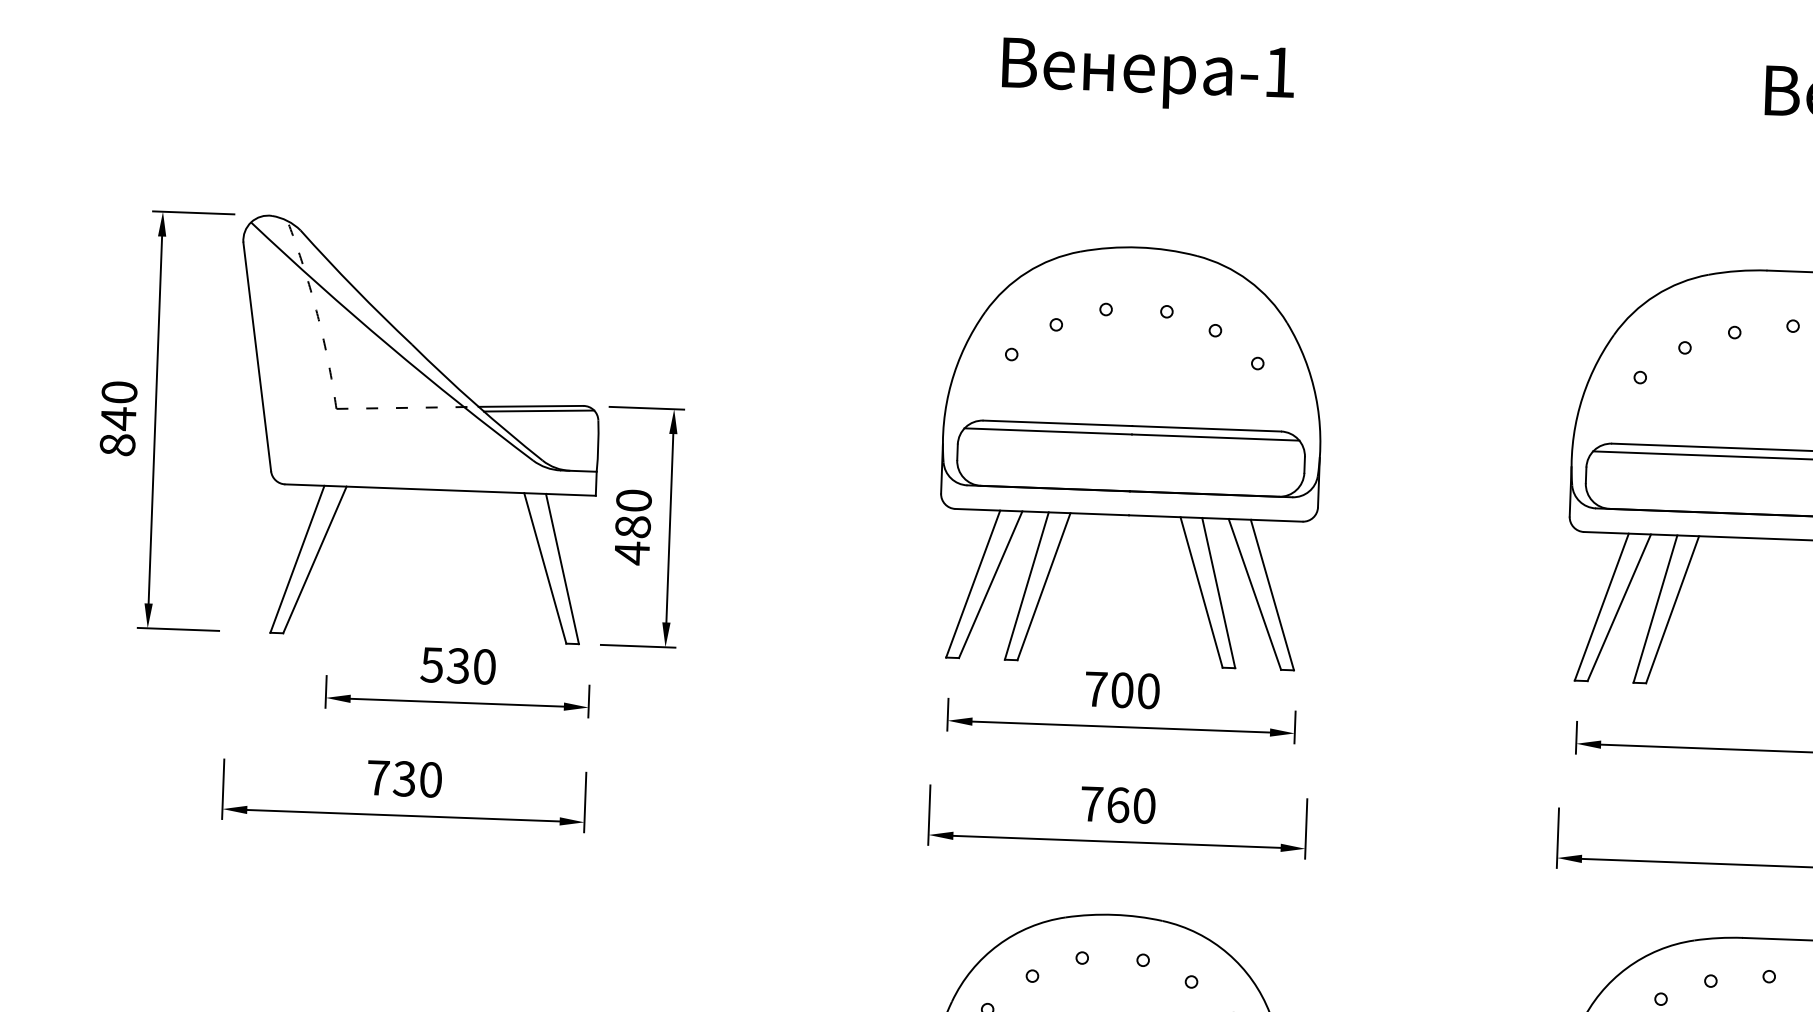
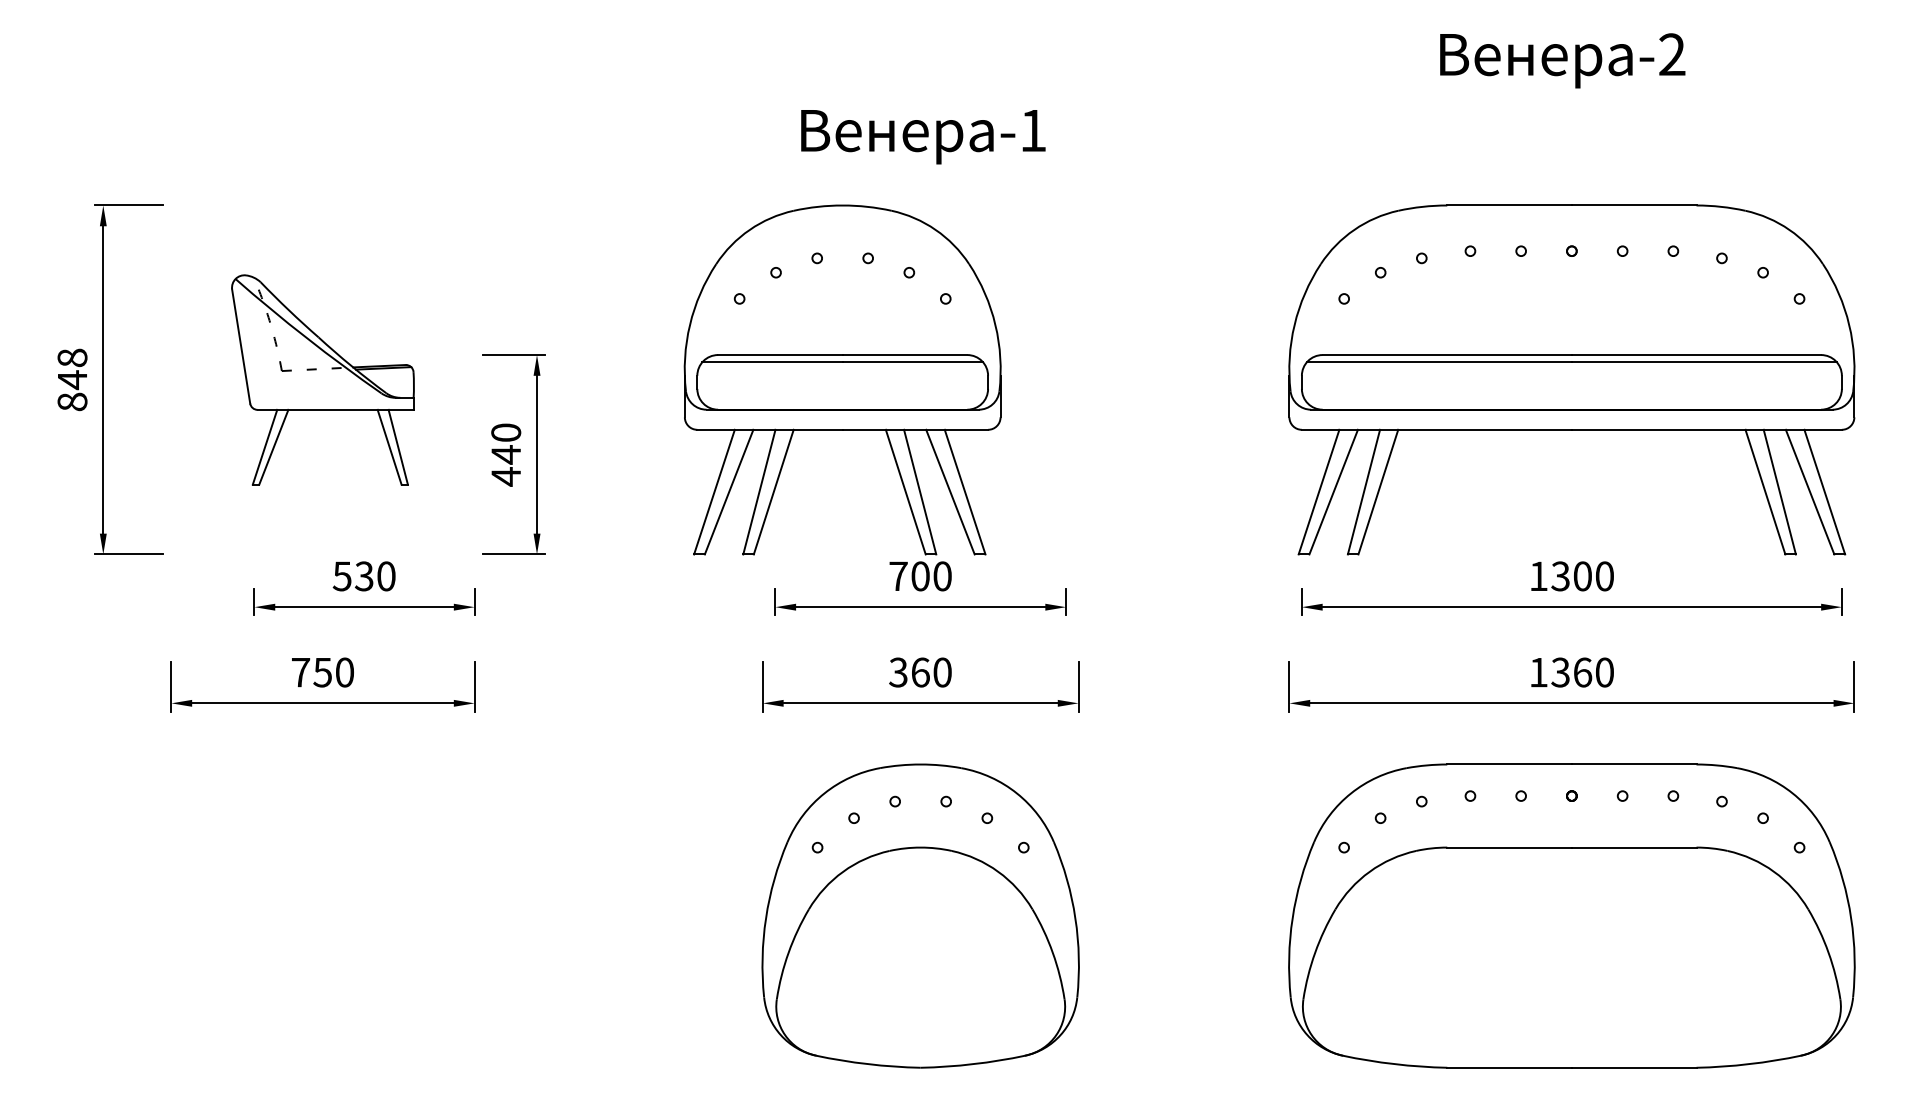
text: (1148, 75) -> (923, 137), moved
text: (119, 391) -> (72, 357), 840 -> 848
part: (417, 429) -> (322, 379), size x0.6
part: (1130, 455) -> (842, 379), moved
text: (633, 526) -> (506, 454), 480 -> 440
text: (404, 778) -> (322, 672), 730 -> 750
text: (1091, 804) -> (898, 672), 760 -> 360

